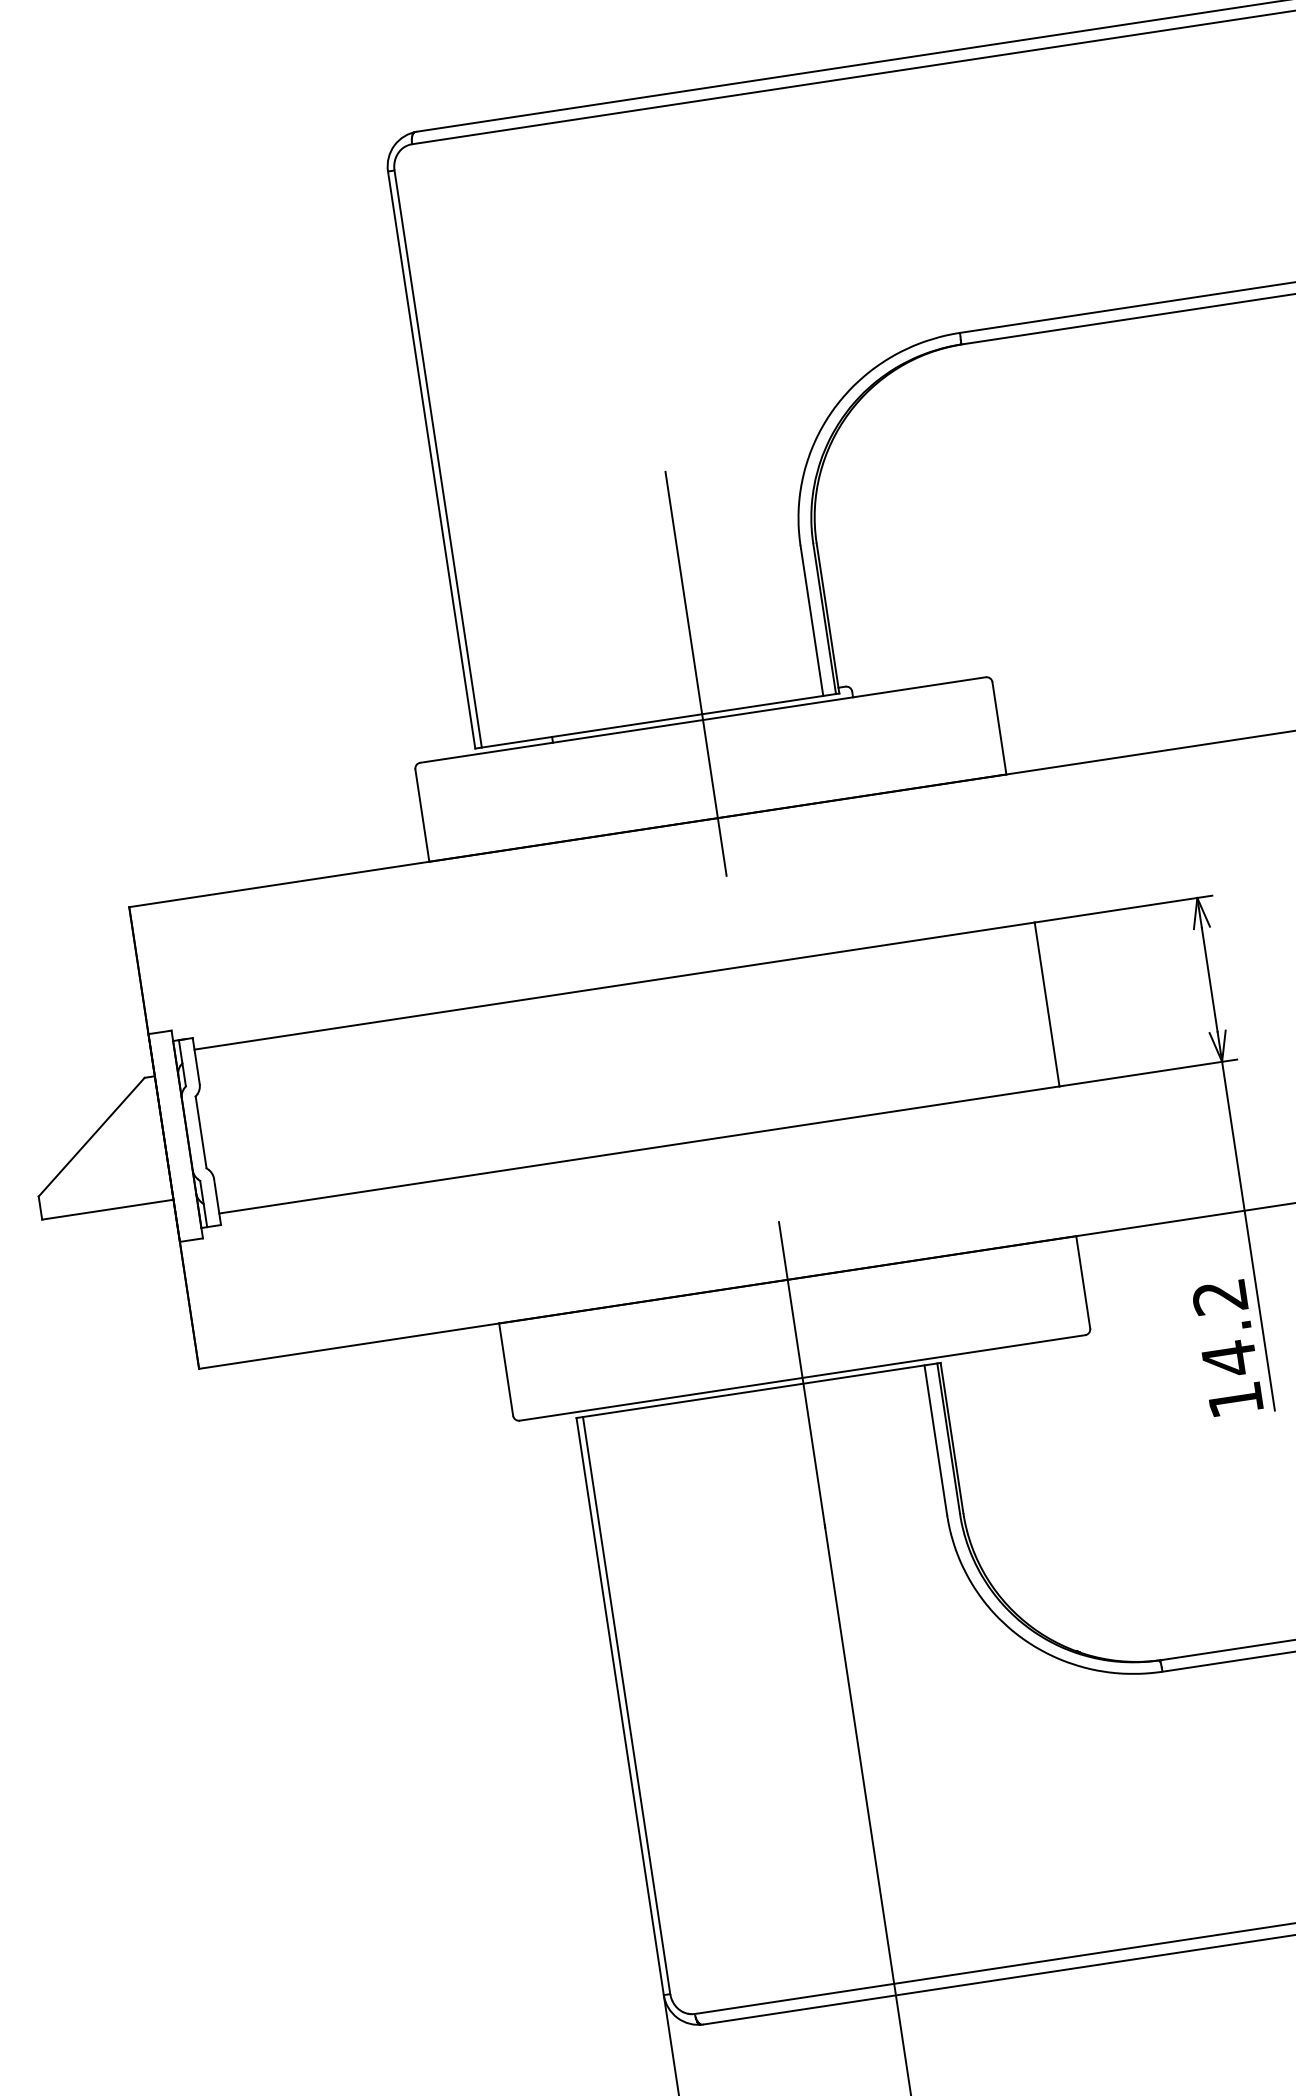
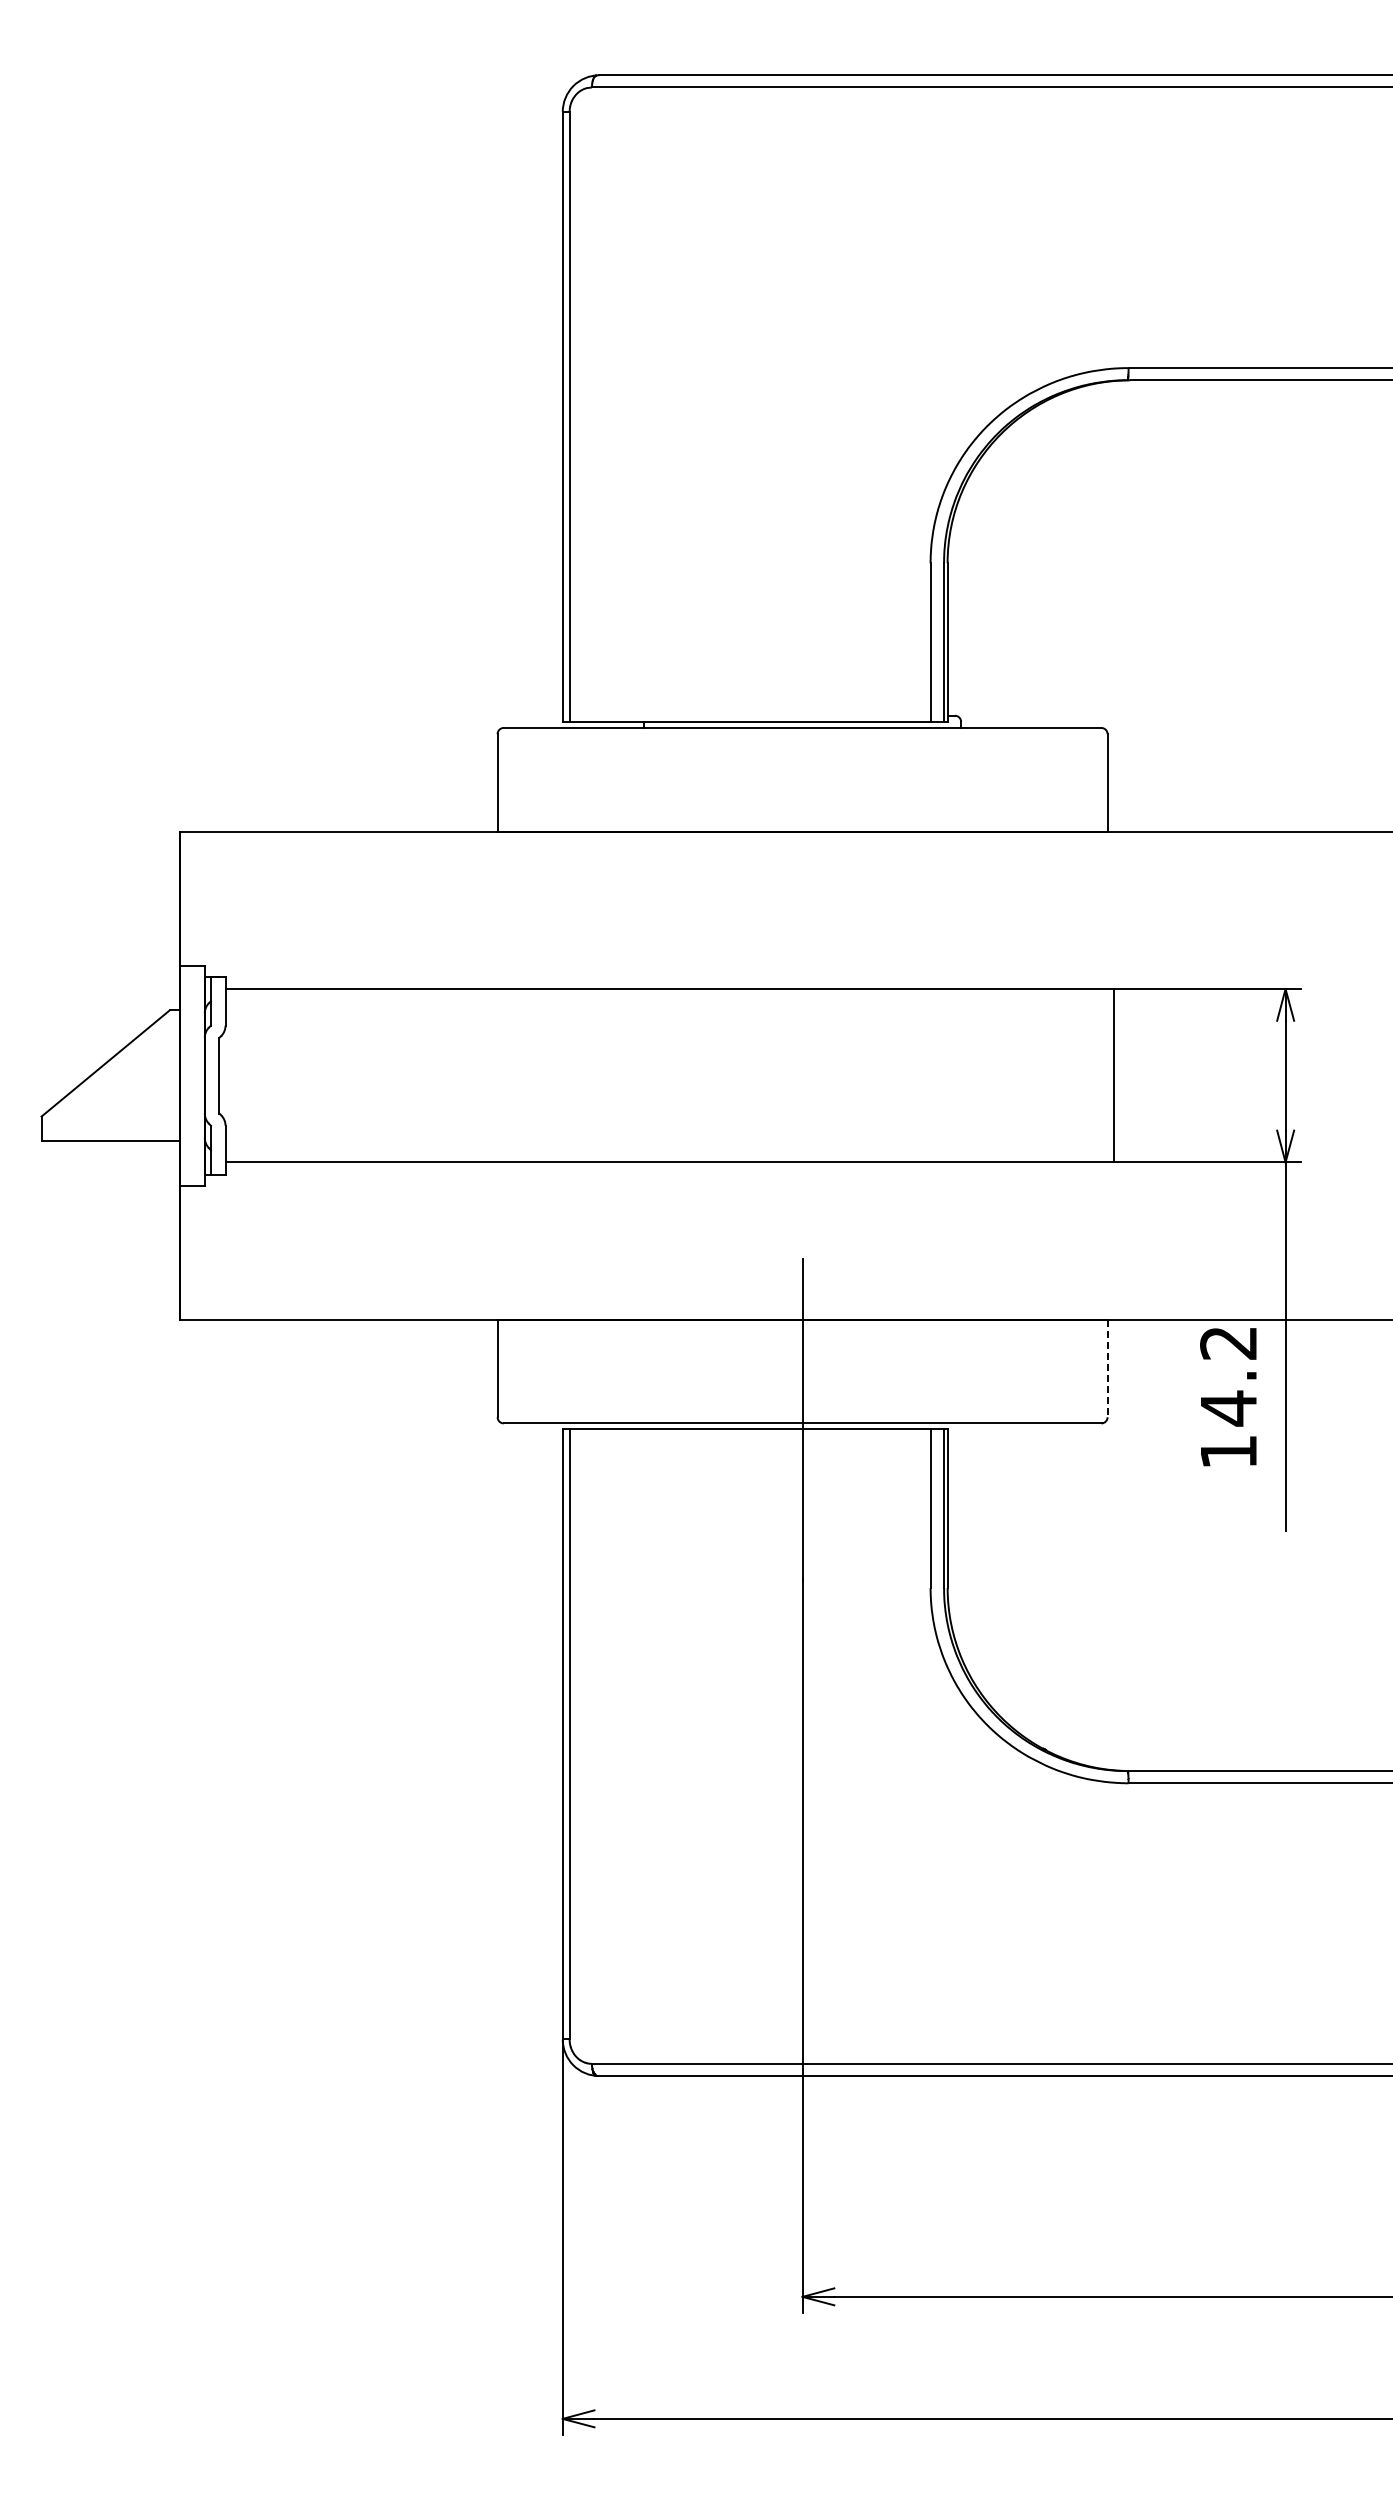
line: (695, 673) -> (802, 678), removed
line: (1083, 1282) -> (1107, 1368), solid -> dashed
text: (1227, 1348) -> (1228, 1397), moved

